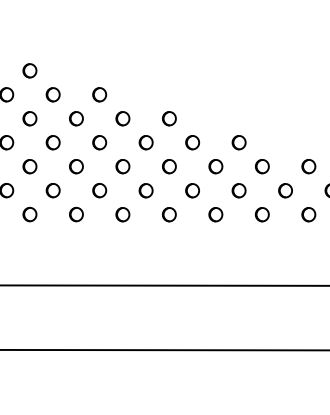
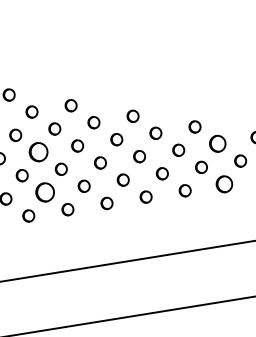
part: (52, 142) -> (37, 152), size x1.6
part: (262, 166) -> (217, 143), size x1.4
part: (52, 190) -> (44, 192), size x1.6
part: (261, 214) -> (223, 184), size x1.4

